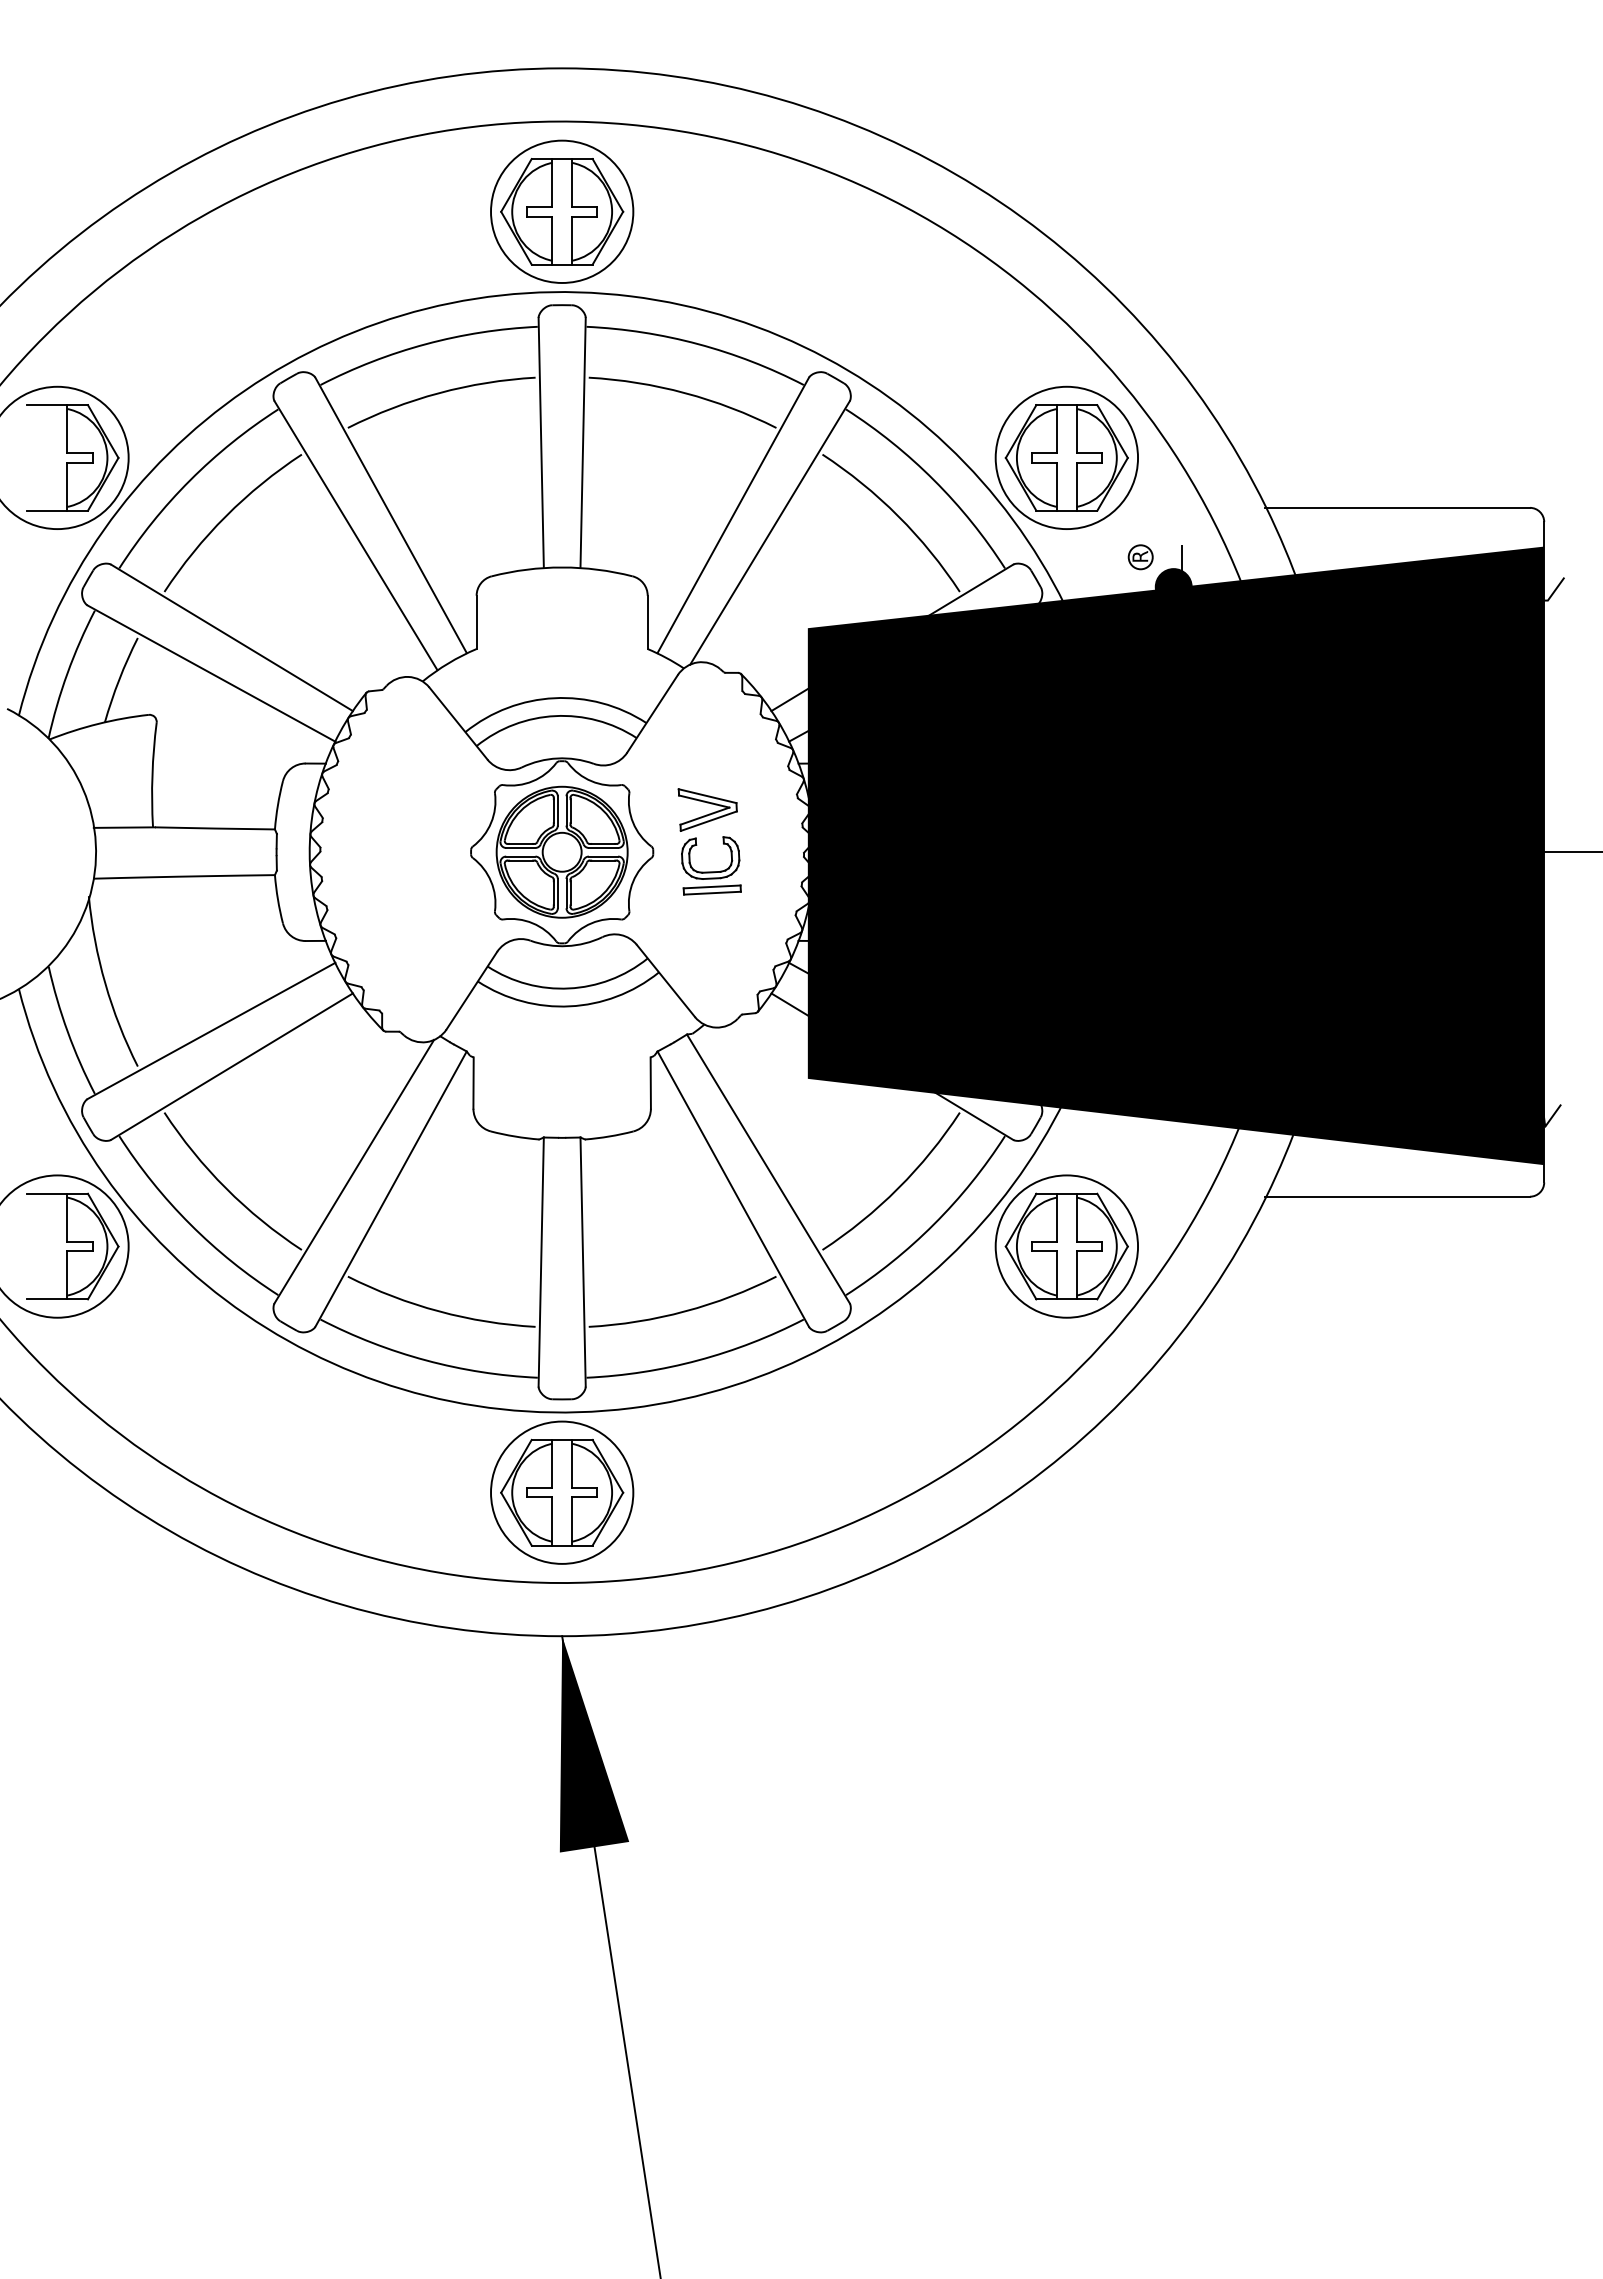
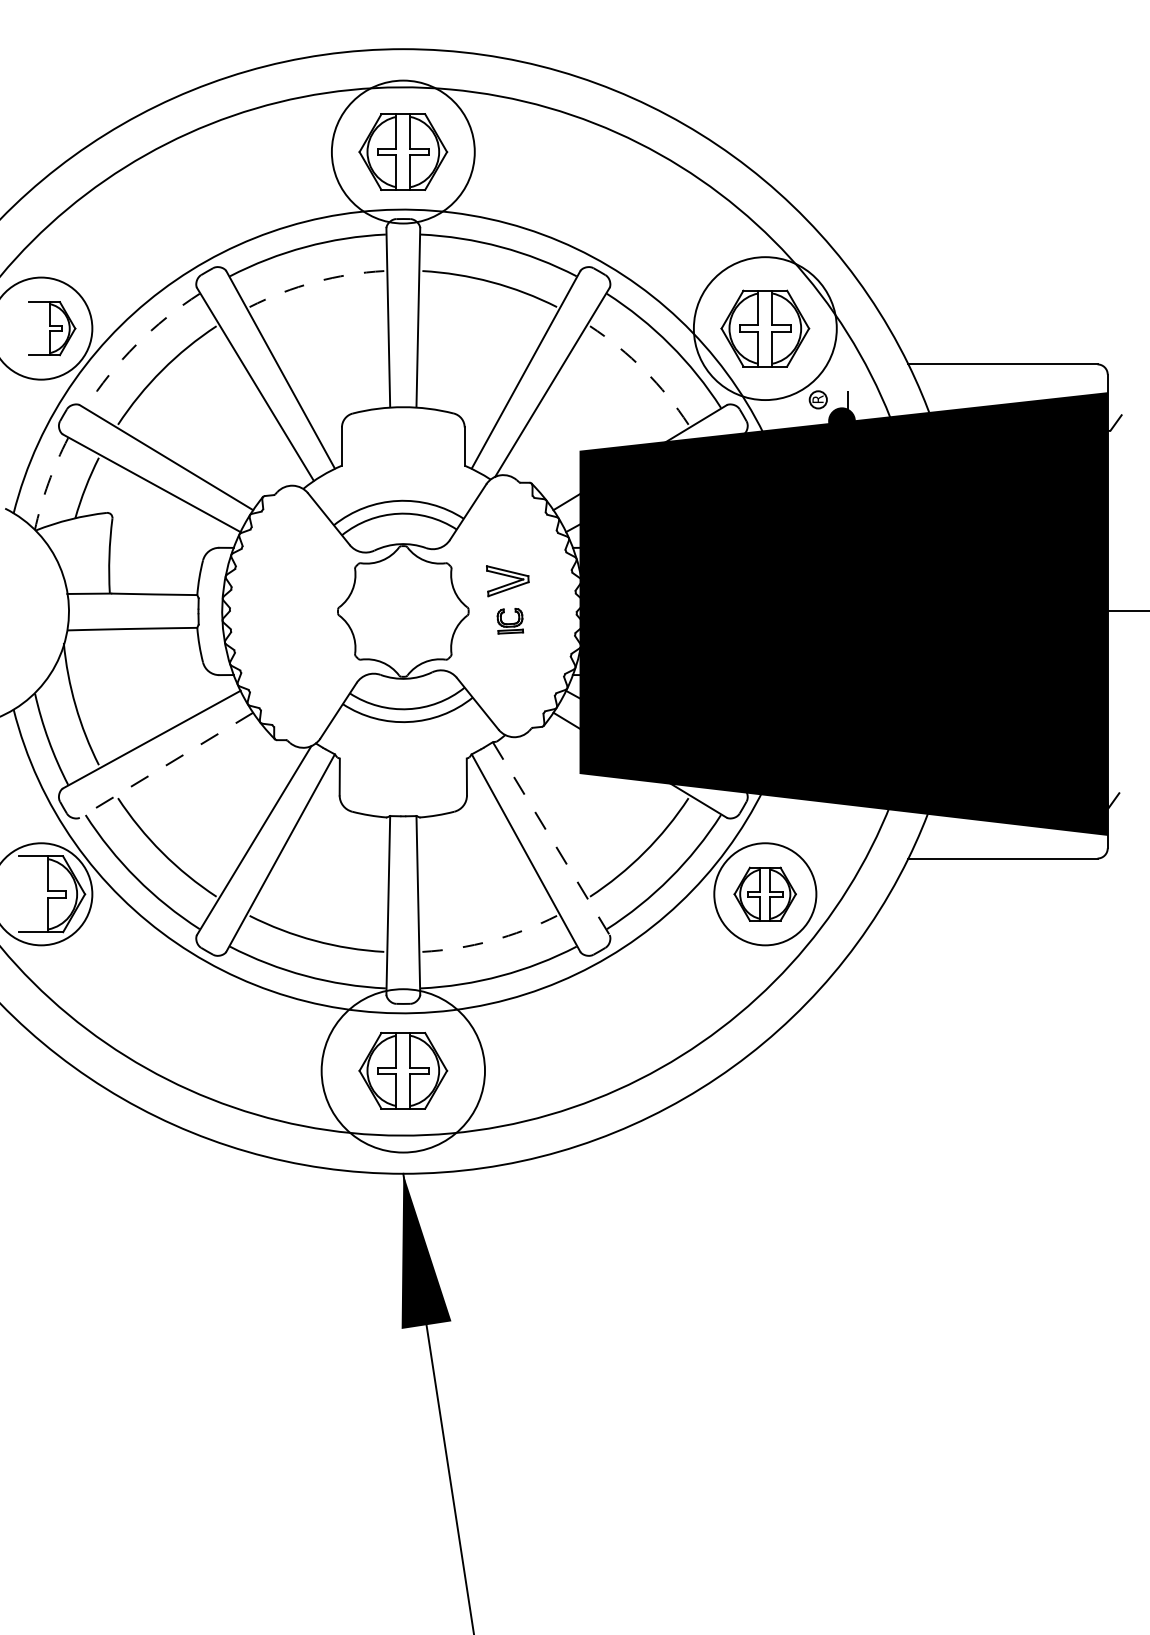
circle: (562, 211) -> (403, 151), size x1.4
arc: (439, 393) -> (315, 282), solid -> dashed
part: (72, 457) -> (52, 328), size x0.7
circle: (1066, 457) -> (765, 328), size x1.4
arc: (190, 480) -> (136, 344), solid -> dashed
arc: (898, 516) -> (644, 370), solid -> dashed
arc: (67, 673) -> (48, 483), solid -> dashed
part: (561, 851) -> (402, 610), removed
part: (711, 865) -> (510, 620), size x0.6
line: (231, 1066) -> (166, 765), solid -> dashed
line: (768, 1169) -> (551, 839), solid -> dashed
part: (1066, 1246) -> (765, 894), size x0.7
arc: (685, 1311) -> (491, 940), solid -> dashed
circle: (562, 1492) -> (403, 1070), size x1.6

